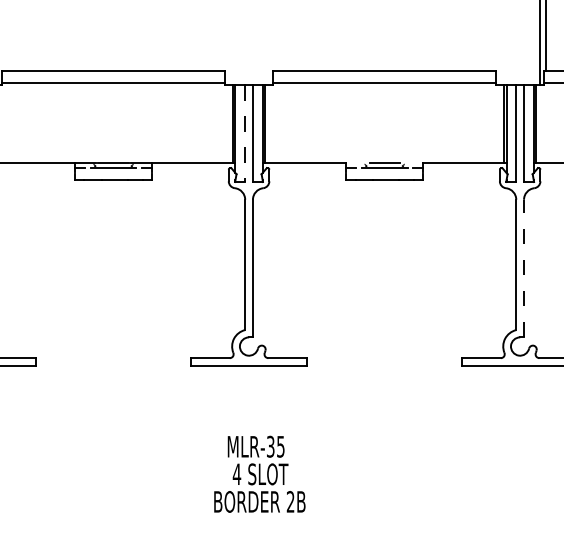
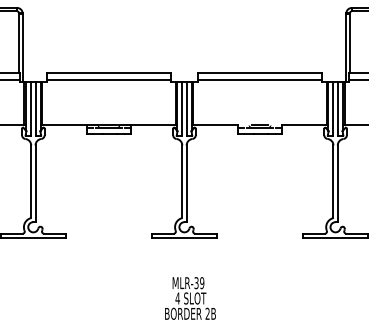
line: (245, 133) -> (182, 108), dashed -> solid
line: (523, 268) -> (337, 183), dashed -> solid
text: (281, 445) -> (202, 282), MLR-35 -> MLR-39

